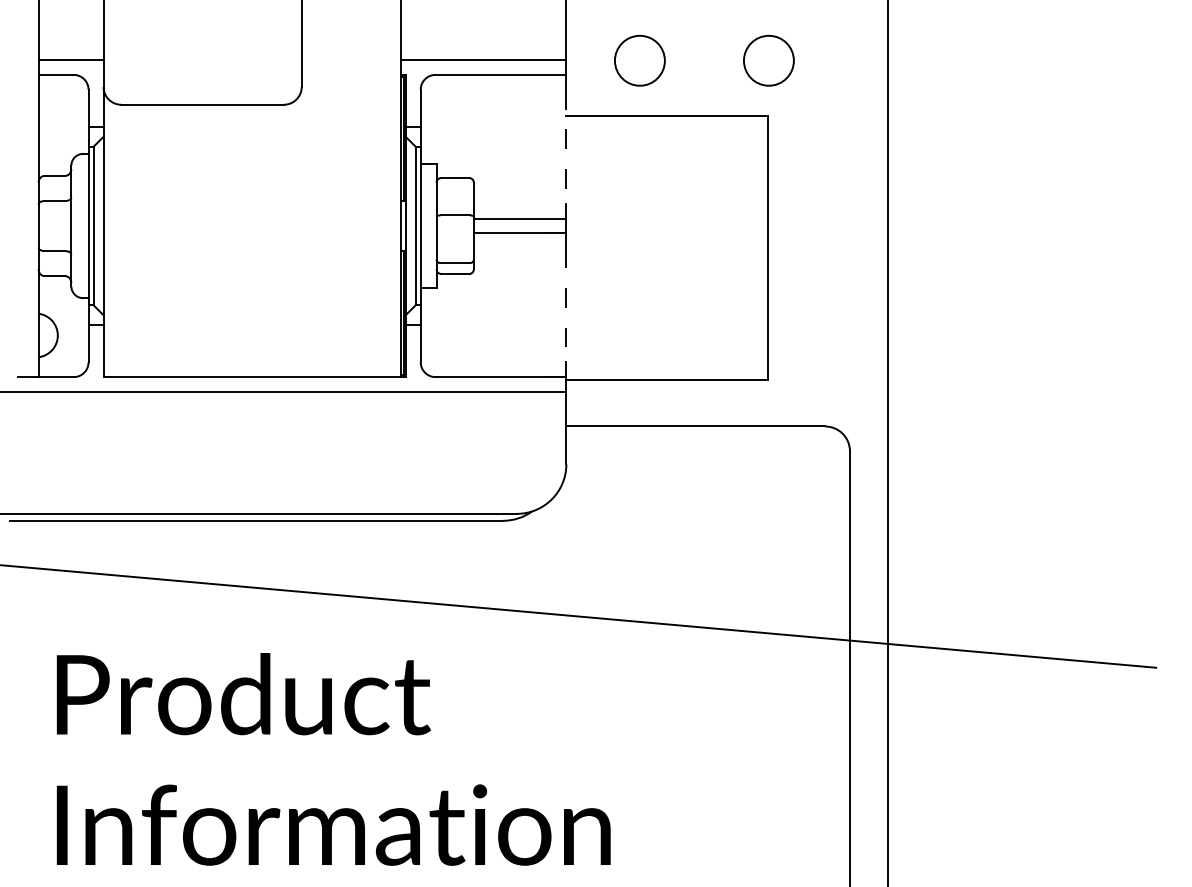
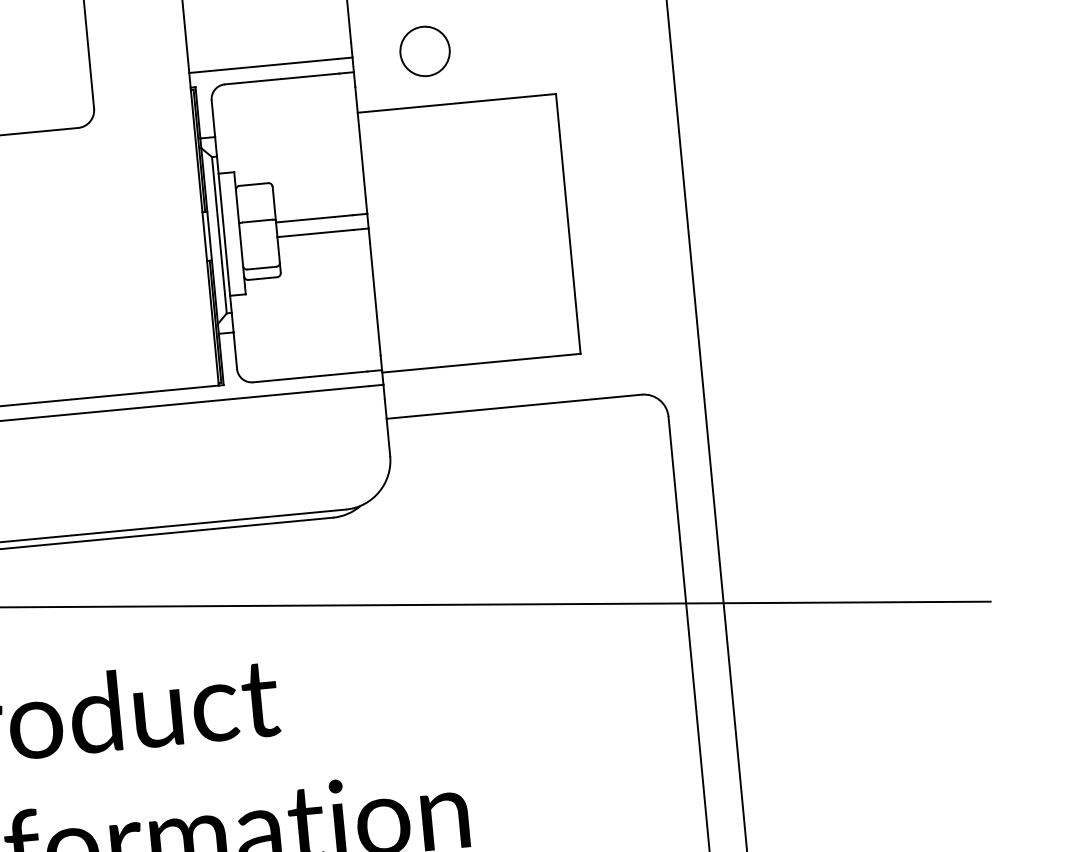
circle: (768, 60) -> (551, 39), removed
line: (566, 146) -> (360, 142), dashed -> solid
line: (566, 305) -> (375, 299), dashed -> solid

